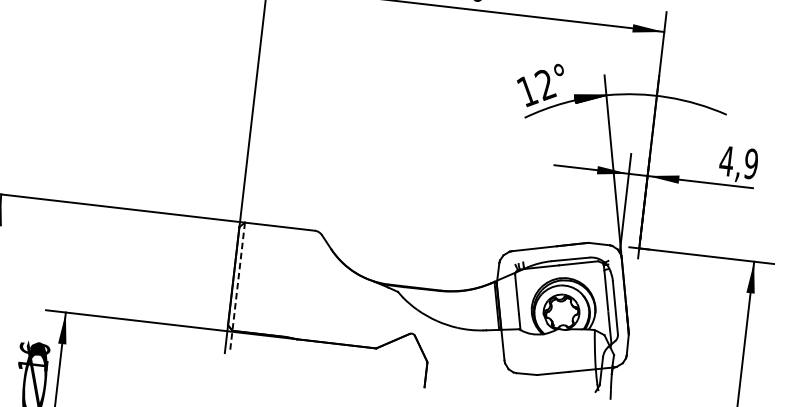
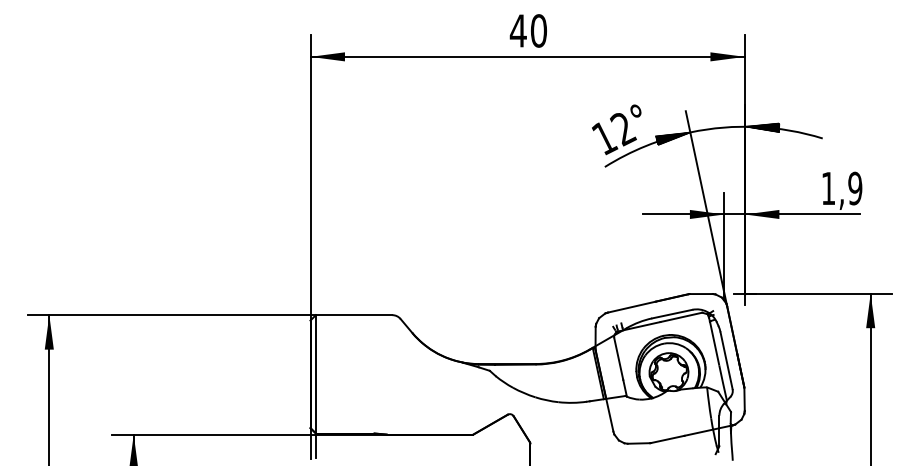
hatch: (671, 98) -> (761, 127), added
text: (726, 161) -> (828, 188), 4,9 -> 1,9
line: (237, 287) -> (315, 386), dashed -> solid

